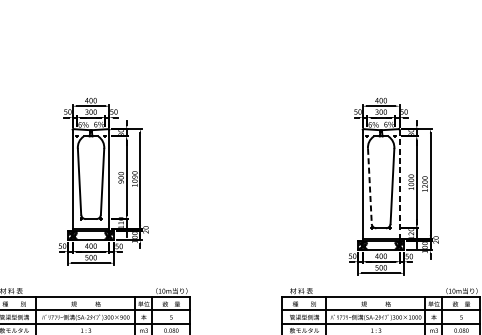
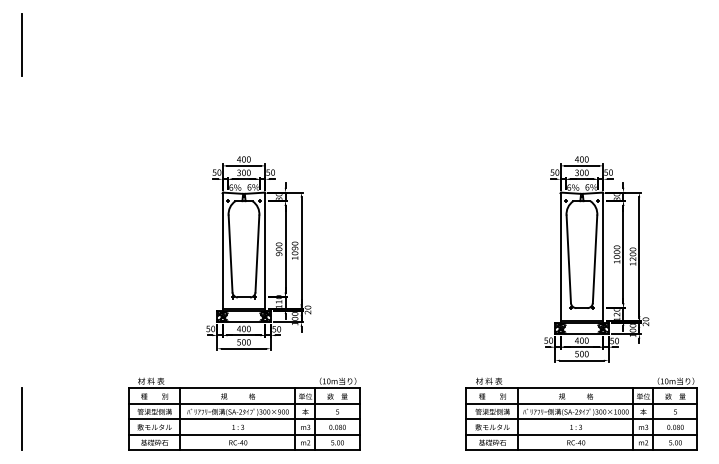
line: (399, 184) -> (603, 257), dashed -> solid
line: (369, 186) -> (568, 259), dashed -> solid

